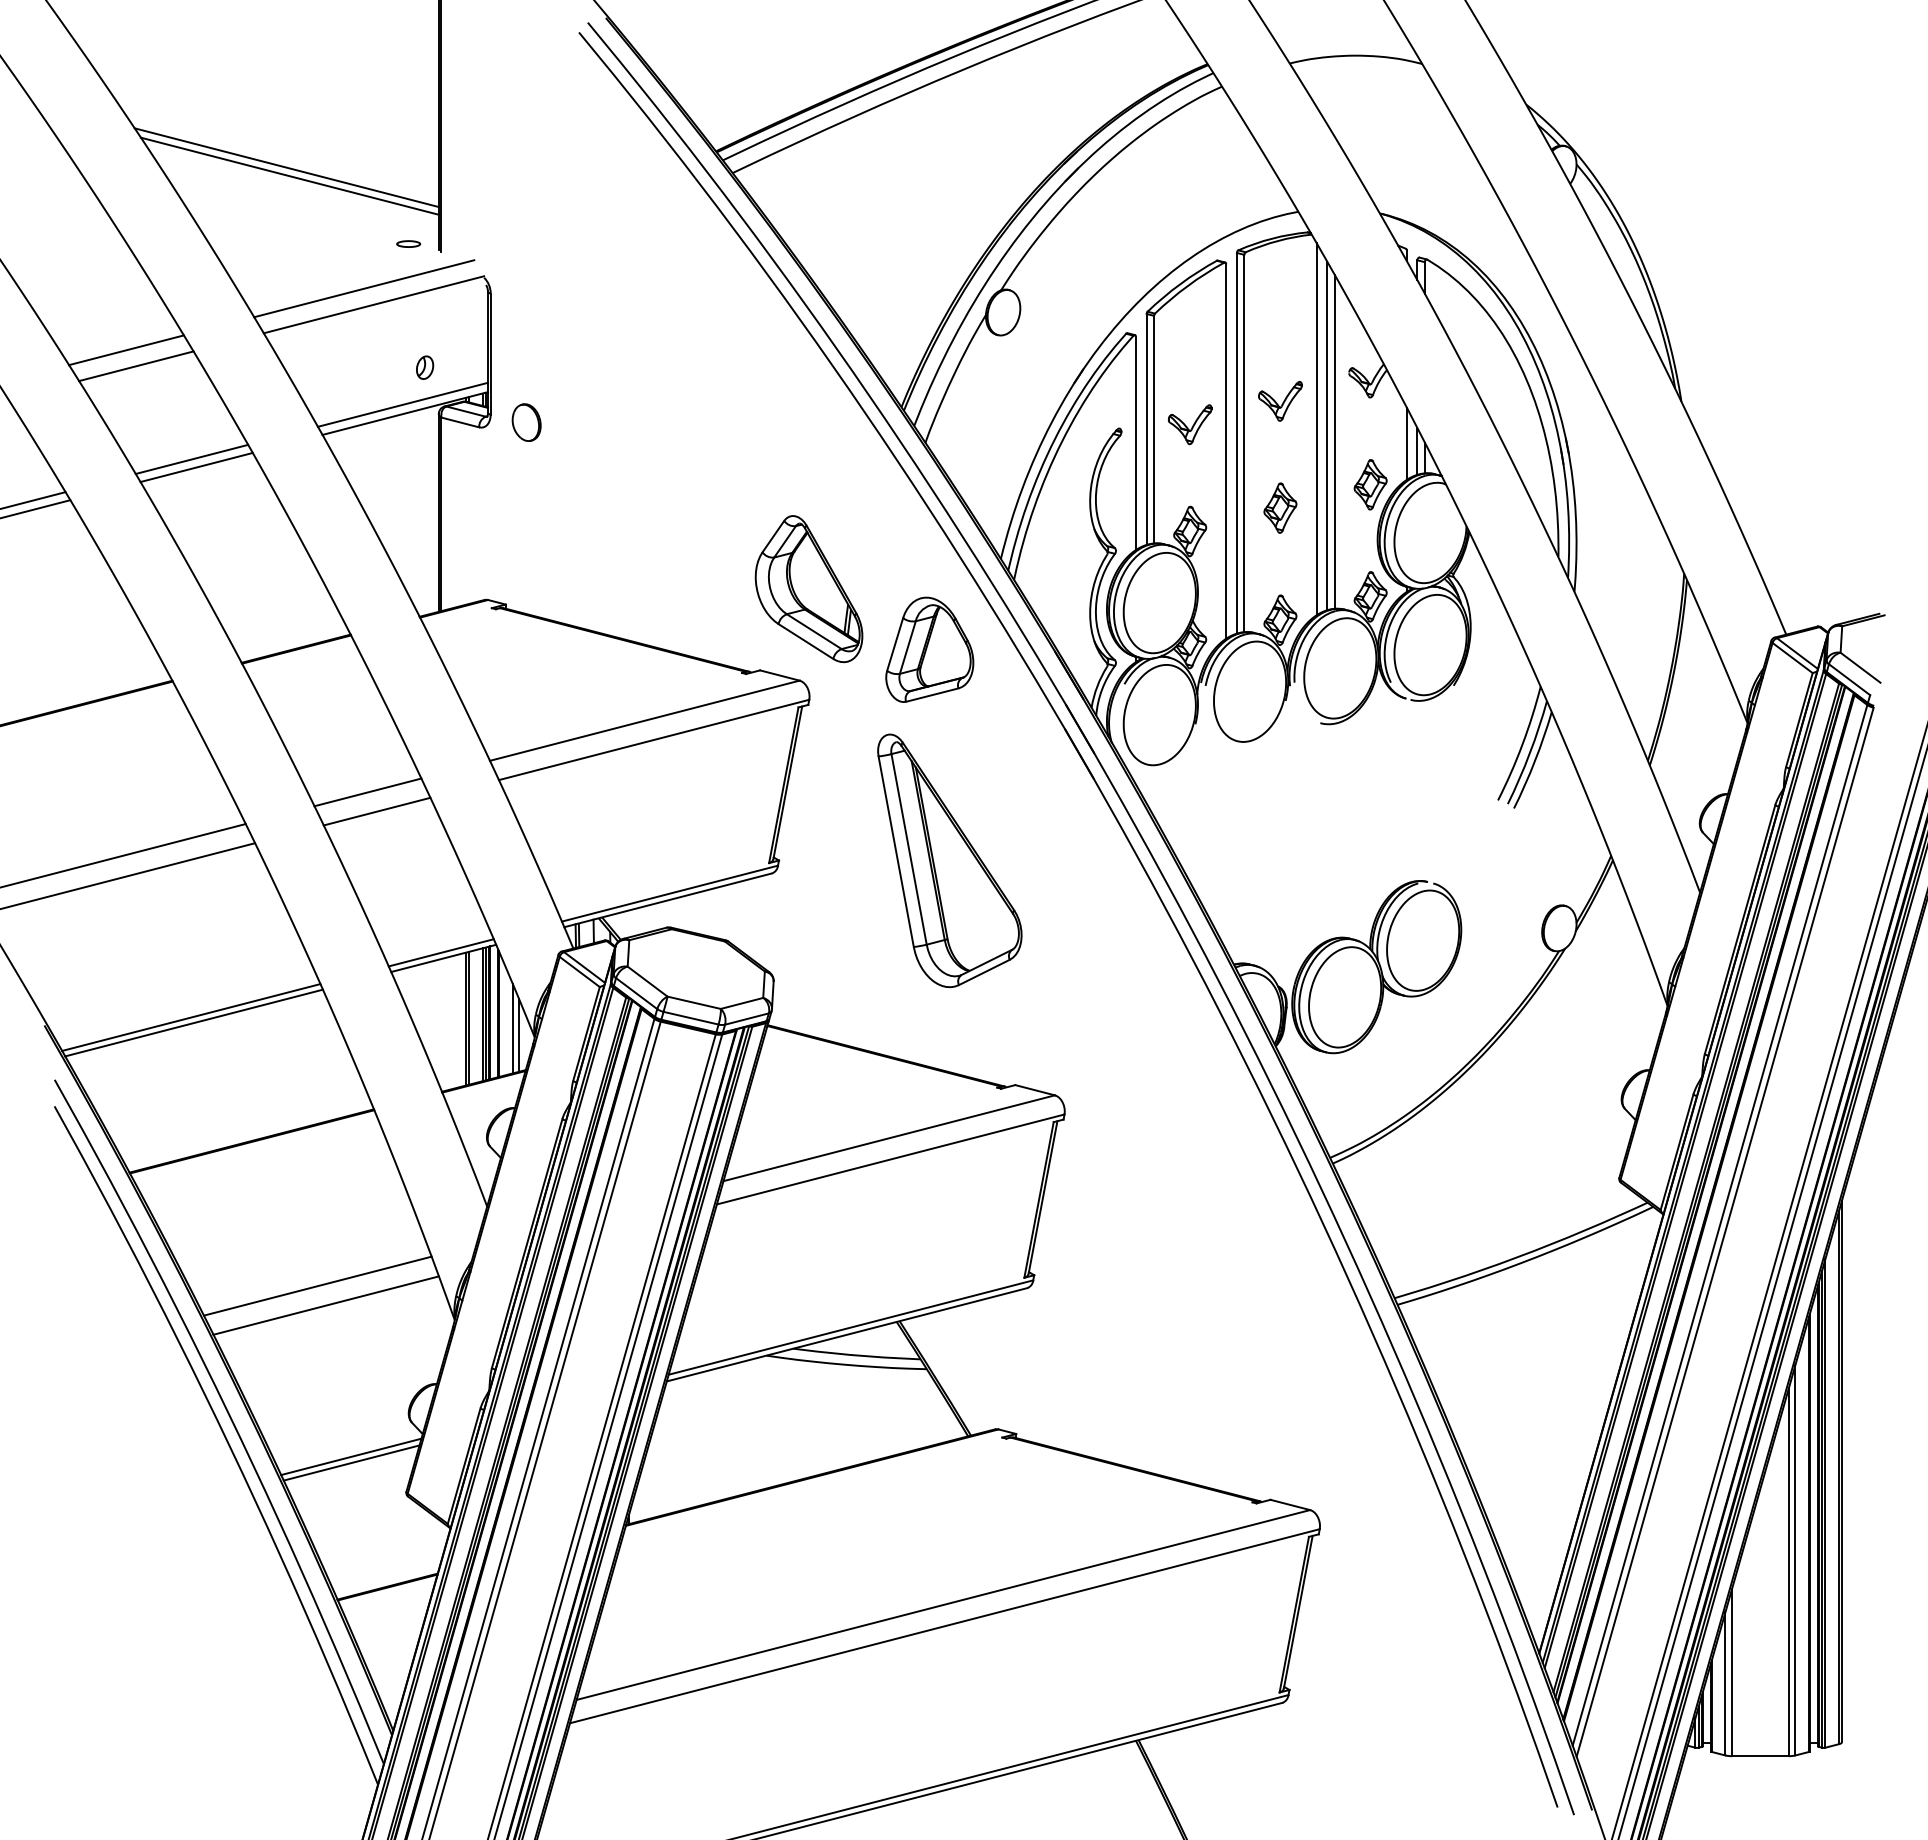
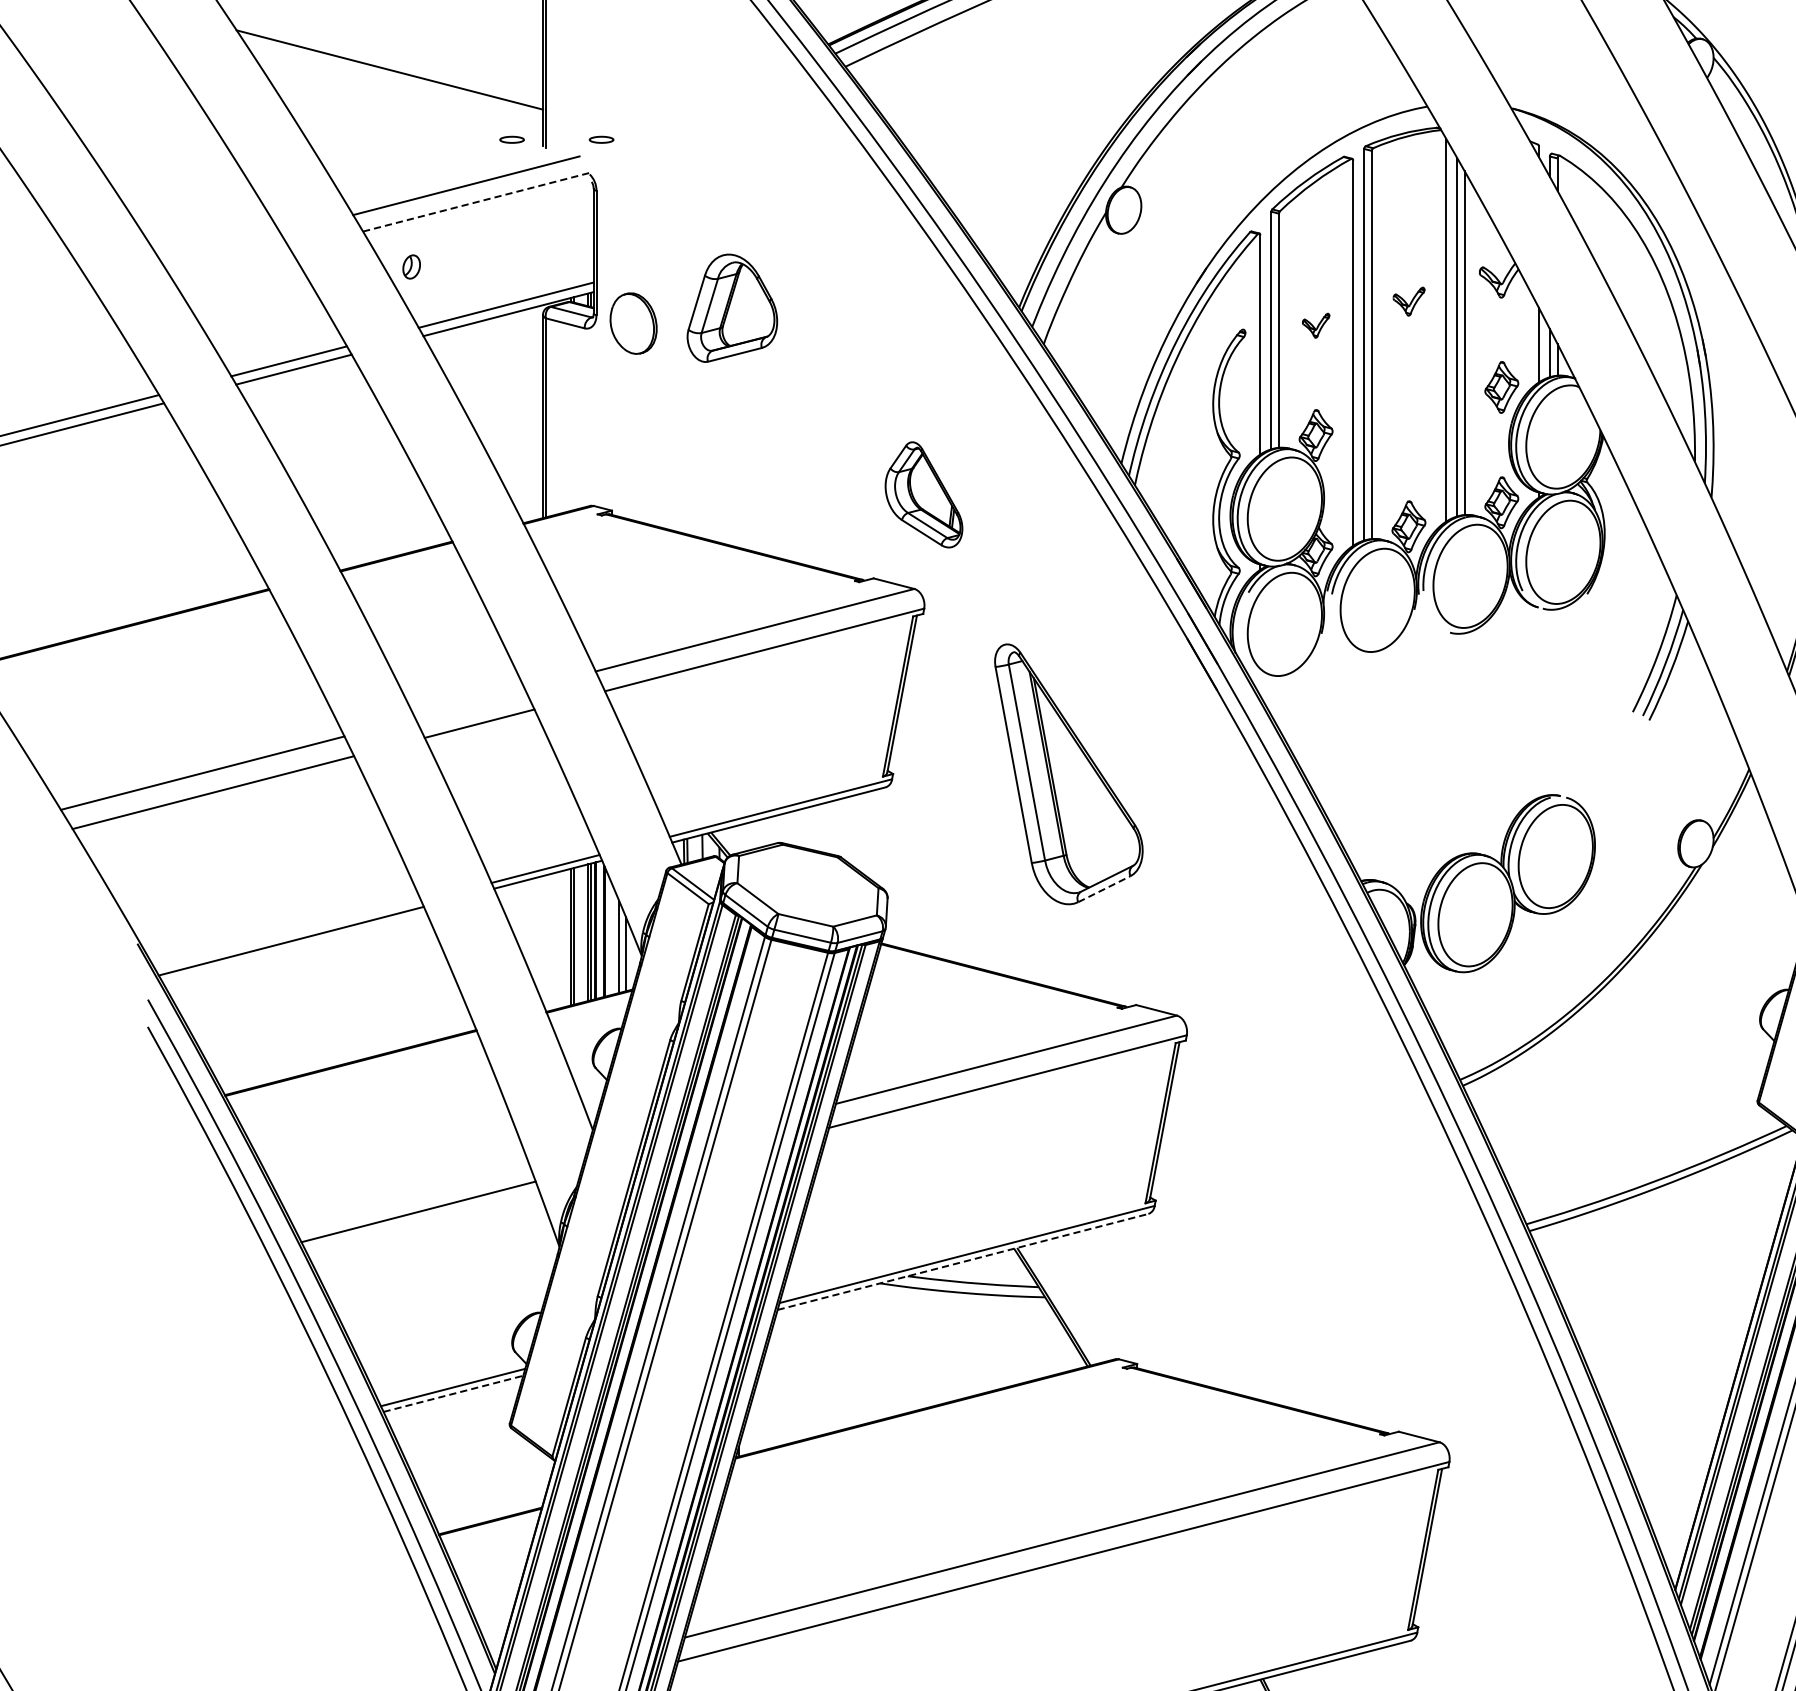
line: (286, 167) -> (386, 61), removed
part: (495, 243) -> (601, 139), added
line: (373, 304) -> (475, 201), solid -> dashed
line: (126, 350) -> (221, 249), removed
line: (136, 366) -> (232, 265), removed
part: (425, 367) -> (412, 266), moved
part: (1280, 401) -> (1409, 301), size x0.7
part: (526, 422) -> (633, 323), size x1.6
part: (1189, 424) -> (1315, 325), size x0.6
part: (1280, 507) -> (1409, 410), removed
part: (808, 589) -> (923, 495), size x0.7
part: (929, 649) -> (732, 307), moved
line: (367, 792) -> (469, 704), removed
line: (984, 972) -> (1104, 889), solid -> dashed
line: (191, 1017) -> (288, 935), removed
line: (325, 1305) -> (426, 1231), removed
line: (847, 1334) -> (963, 1261), solid -> dashed
line: (352, 1462) -> (454, 1393), solid -> dashed

